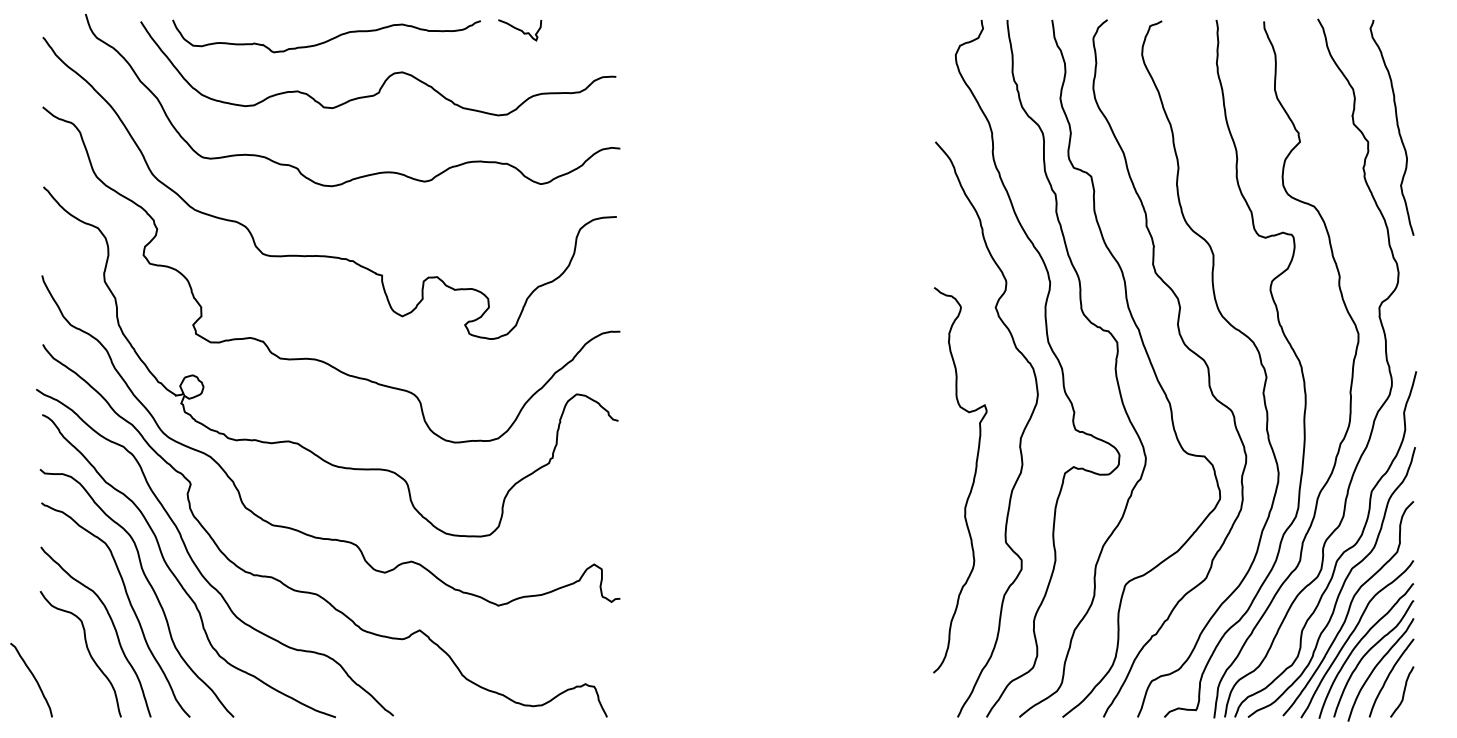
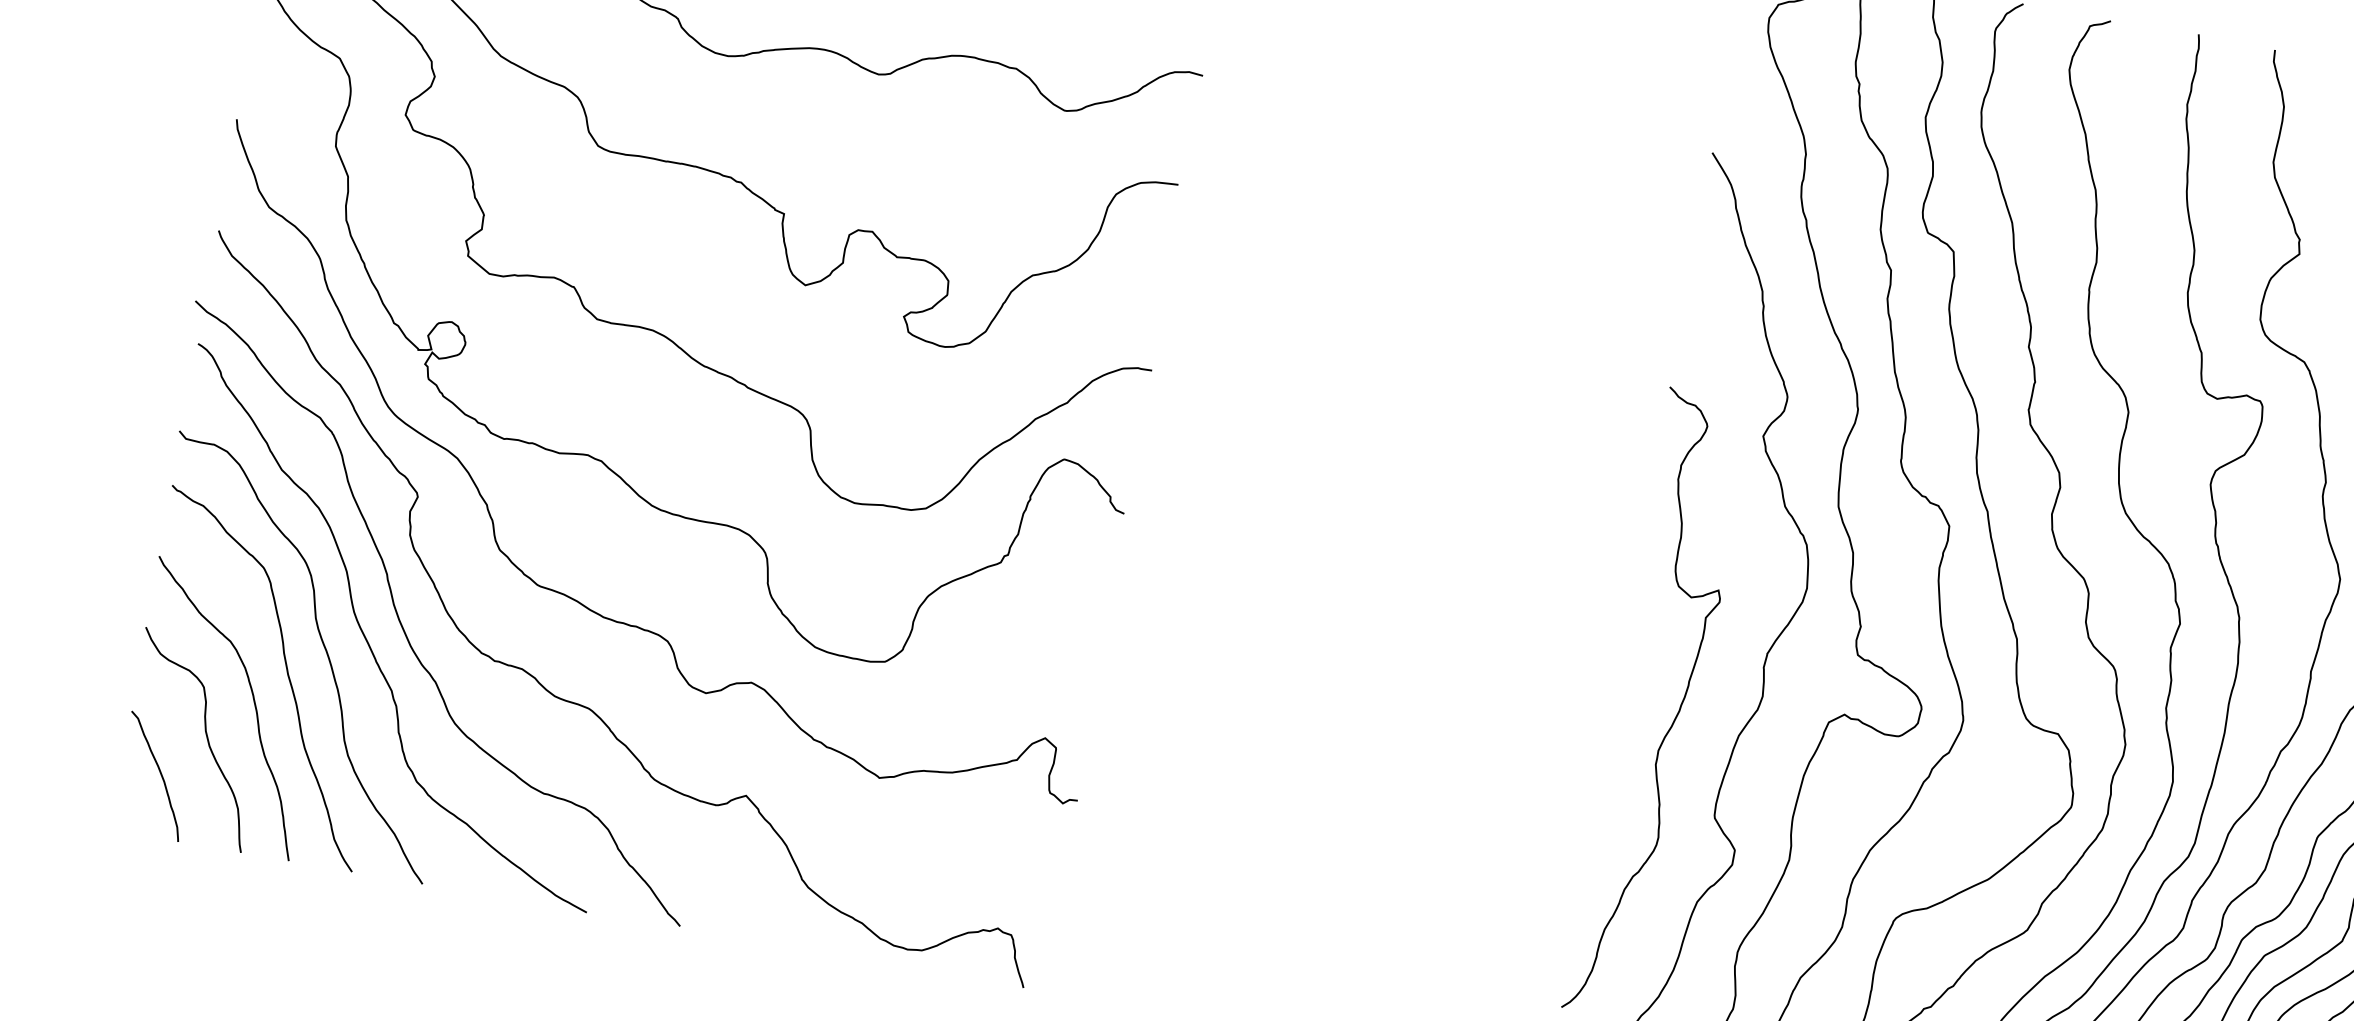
curve: (33, 677) -> (159, 772), moved

